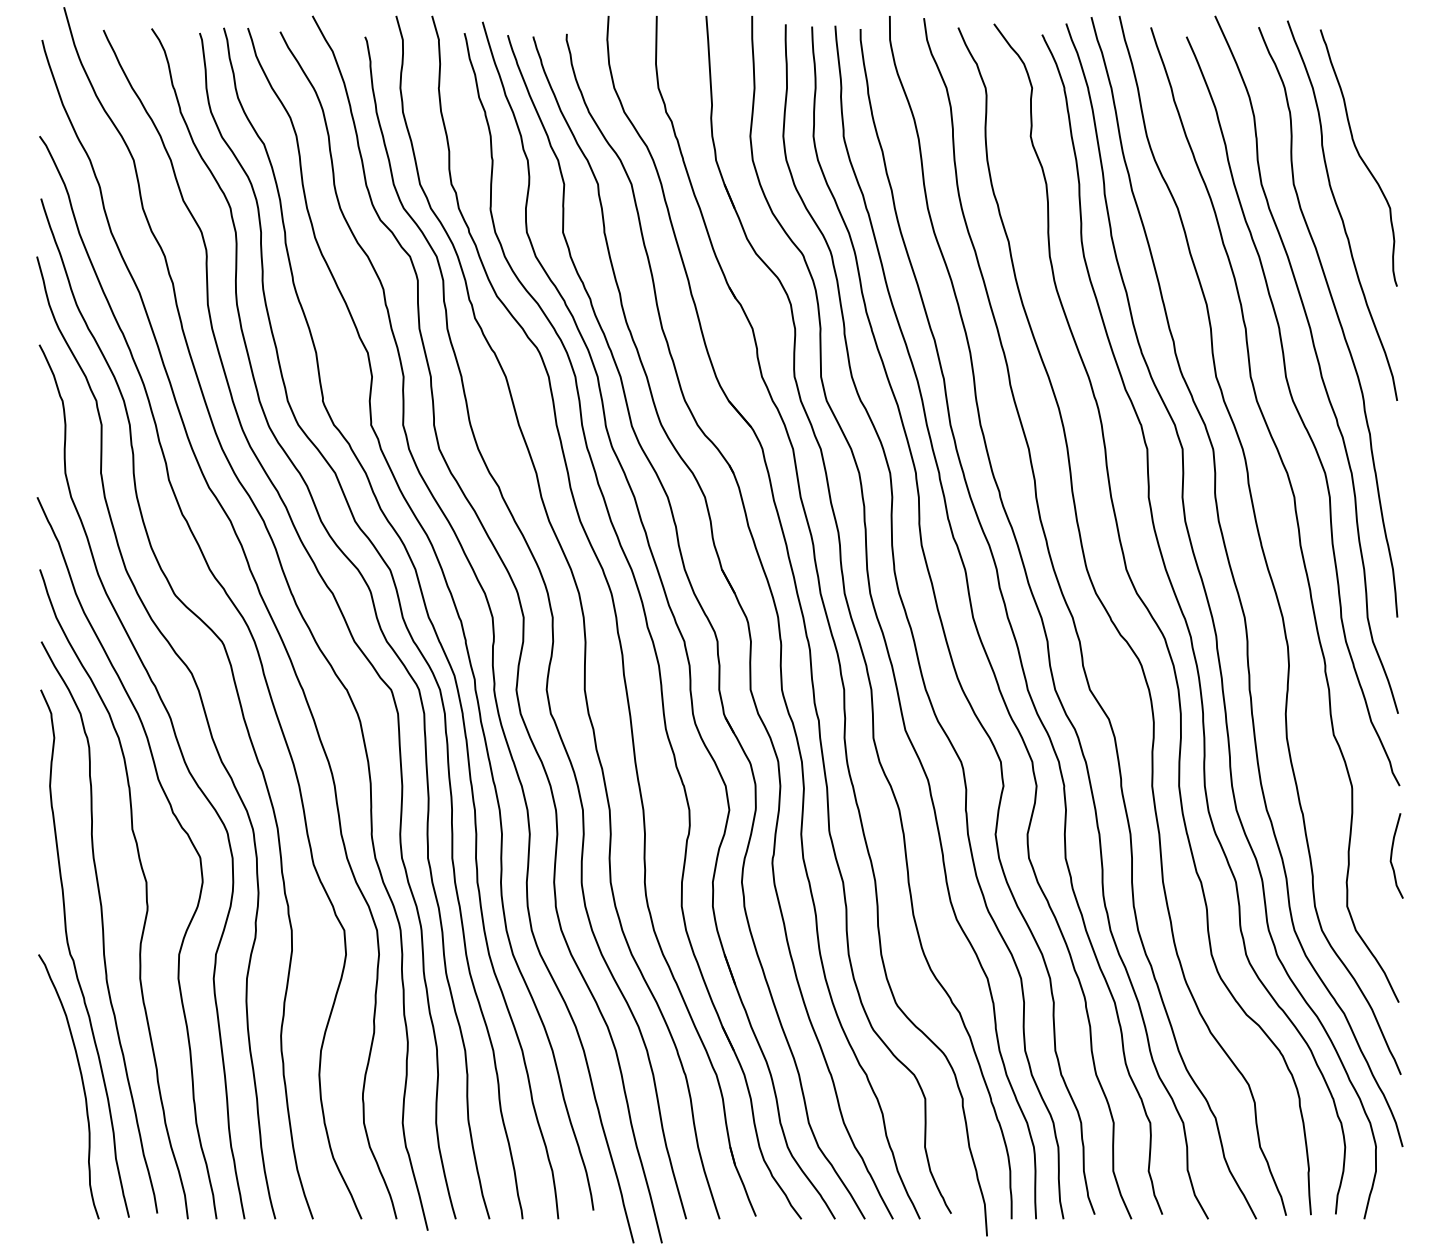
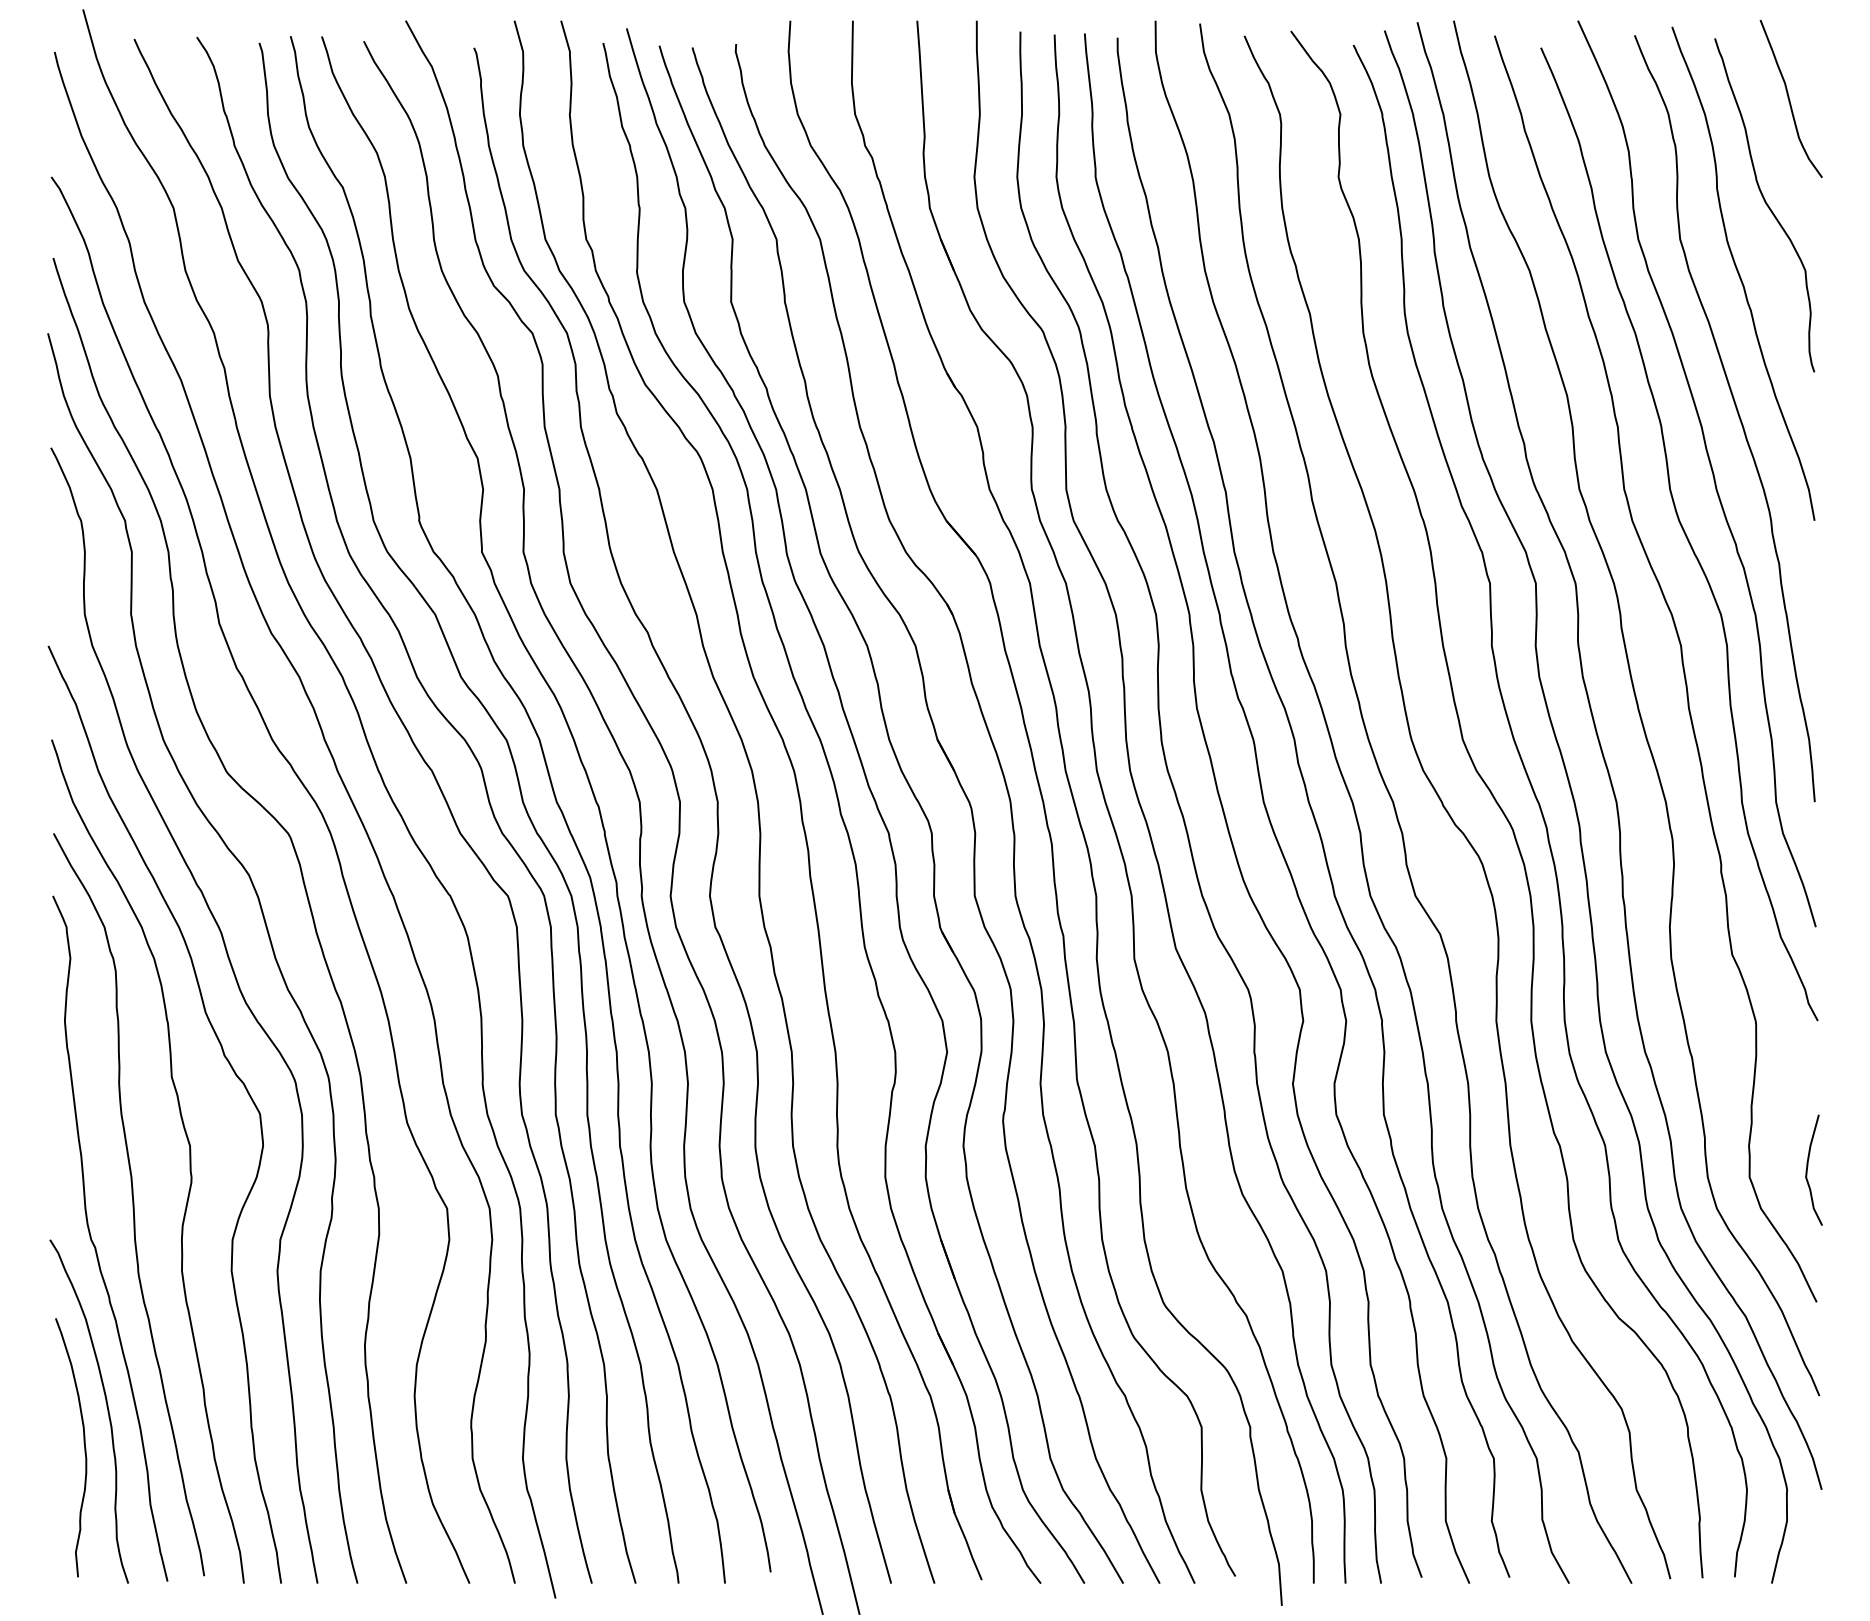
curve: (1378, 76) -> (1790, 99), added
curve: (1392, 855) -> (1808, 1169), moved
curve: (64, 1114) -> (83, 1447), added

